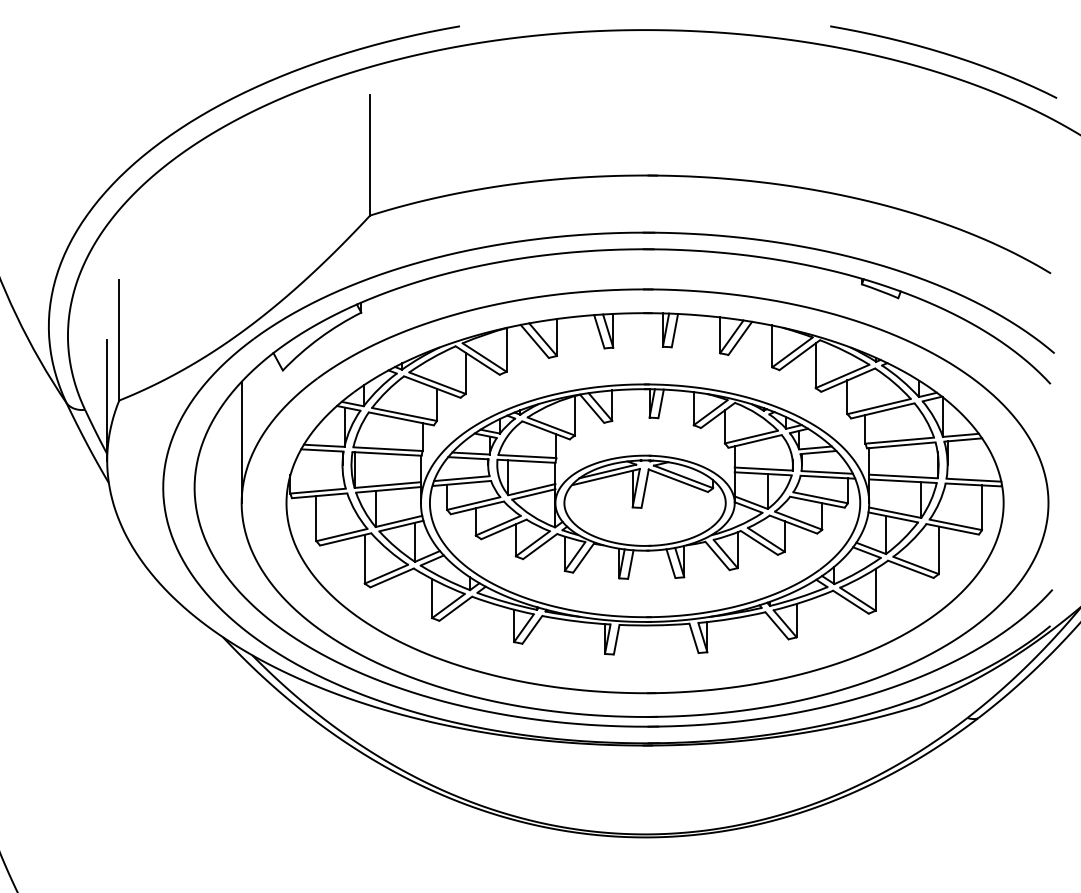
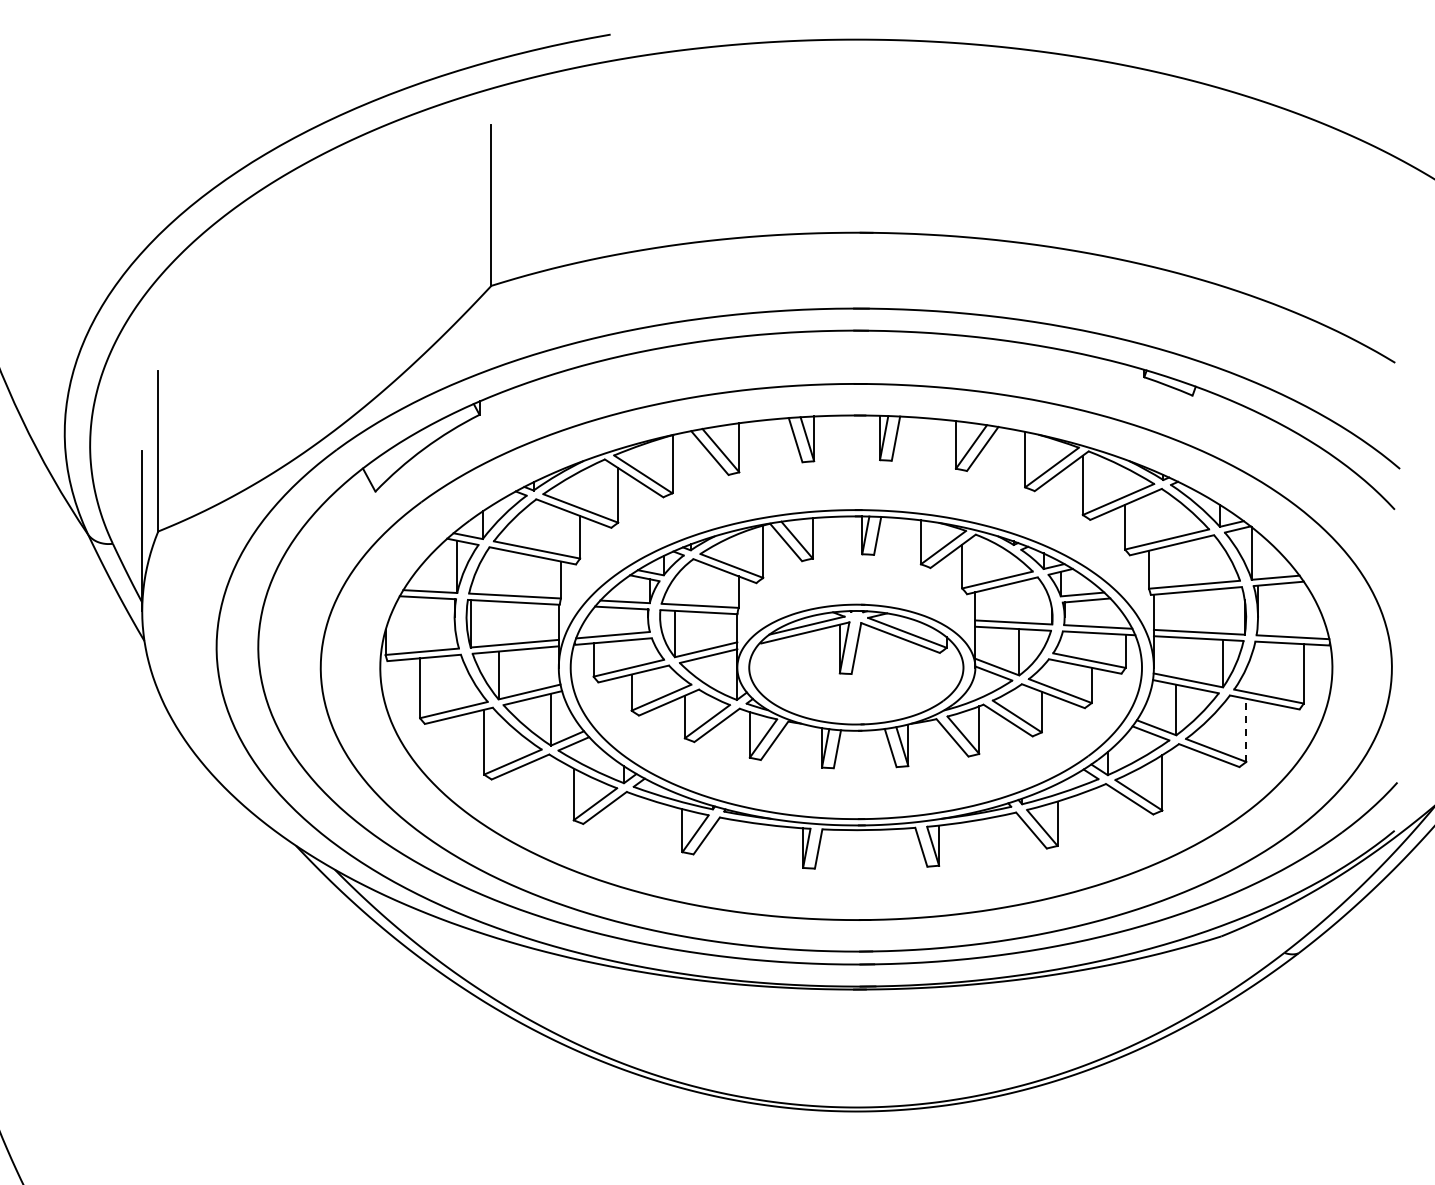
curve: (945, 54) -> (1255, 72), removed
line: (241, 441) -> (320, 586), removed
line: (938, 550) -> (1246, 730), solid -> dashed

